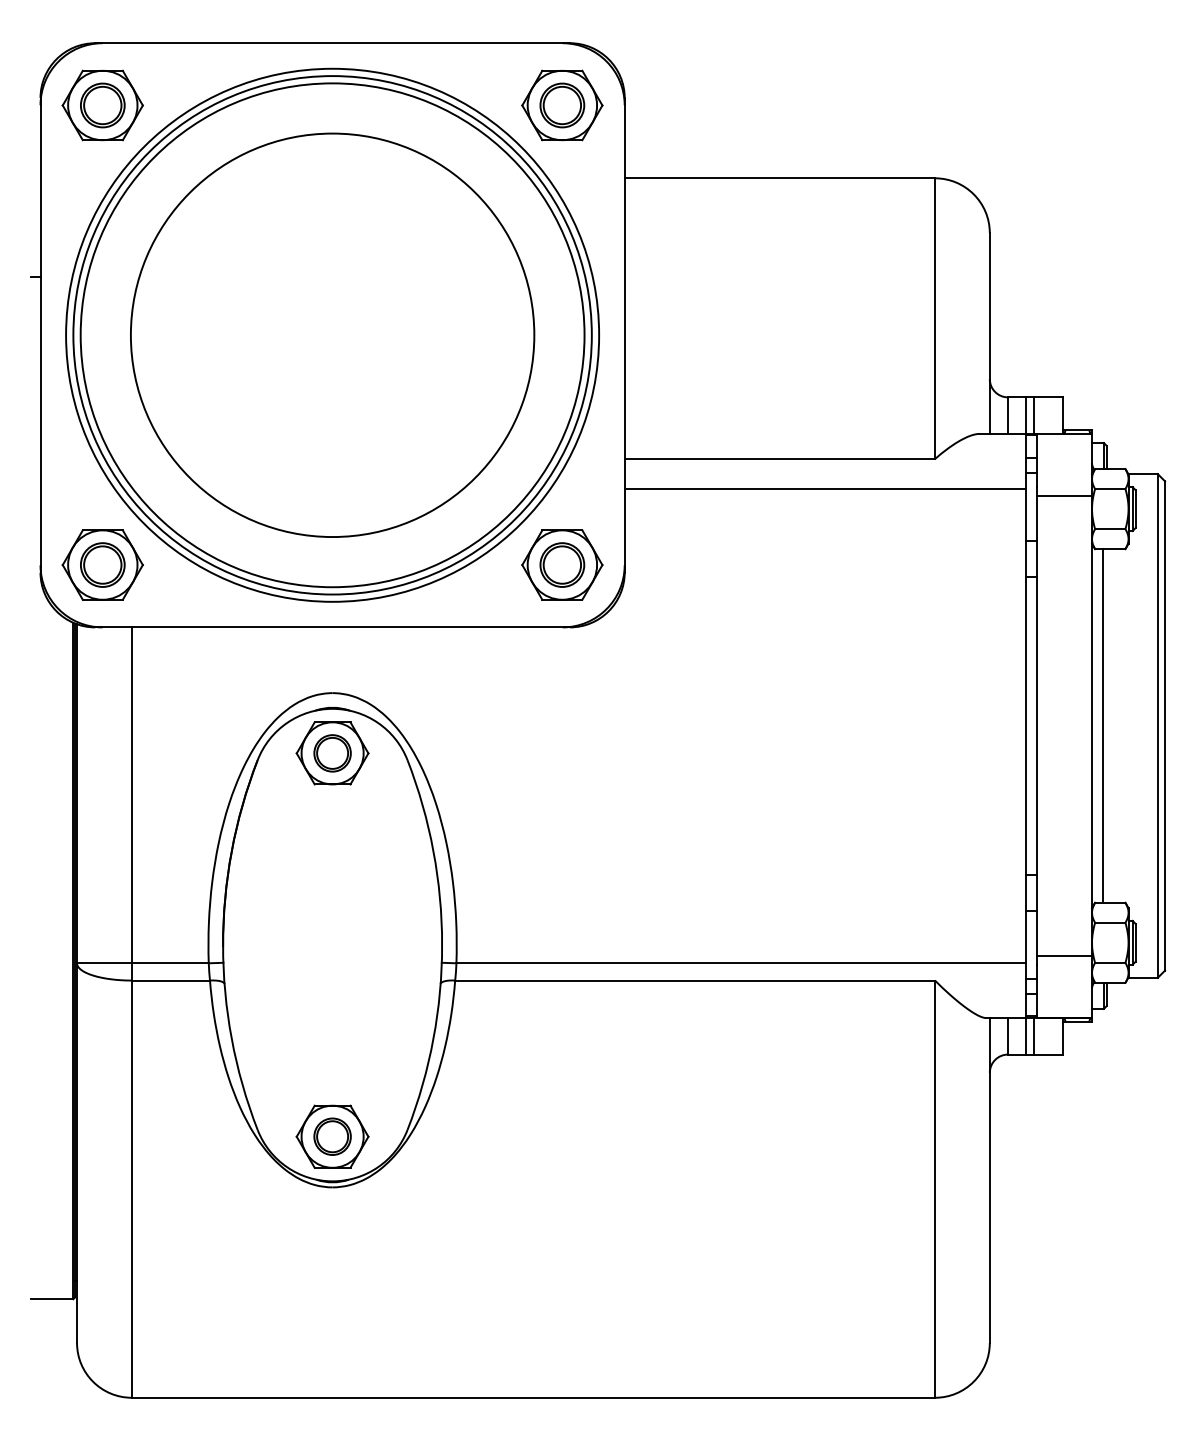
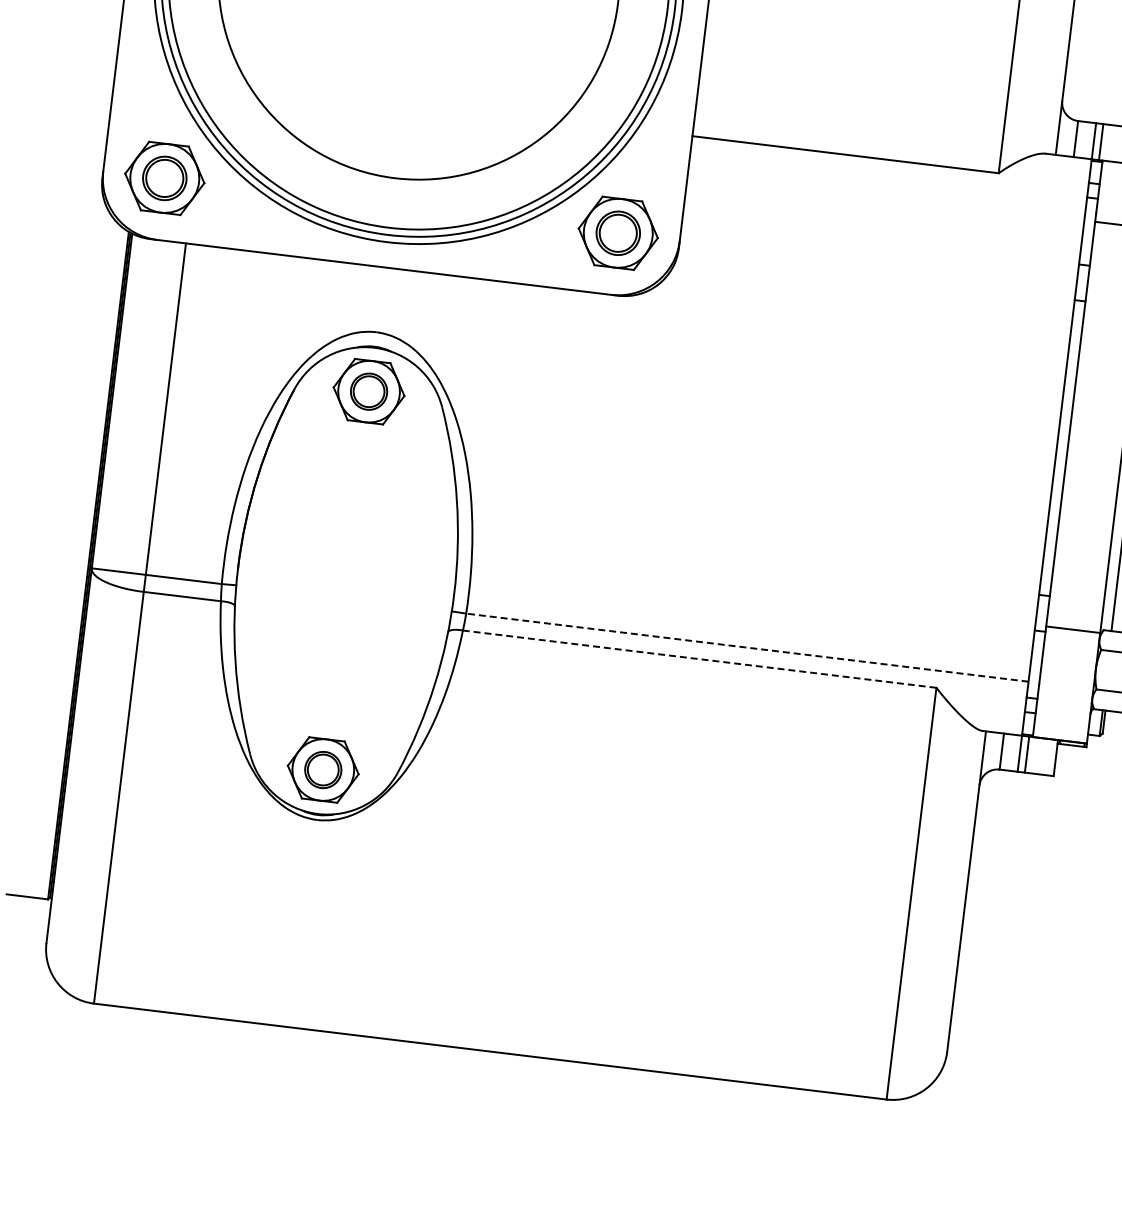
line: (825, 488) -> (887, 189), removed
line: (1064, 956) -> (1073, 630), moved
line: (741, 963) -> (747, 647), solid -> dashed
line: (695, 980) -> (700, 659), solid -> dashed

